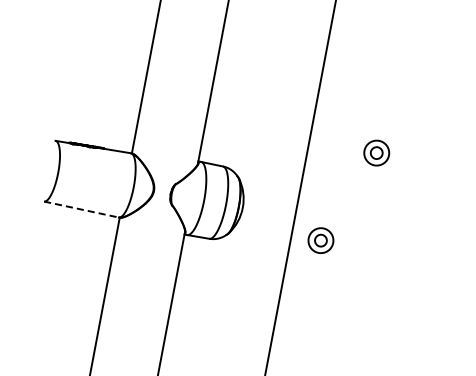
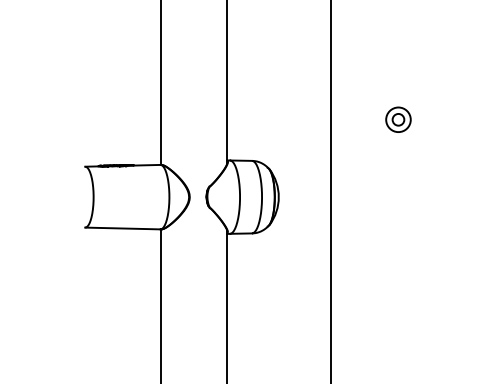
line: (81, 209) -> (122, 228), dashed -> solid
part: (321, 240) -> (360, 214), removed

